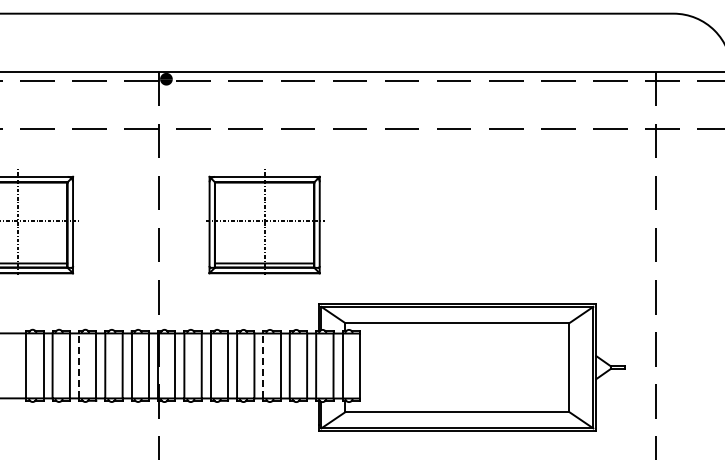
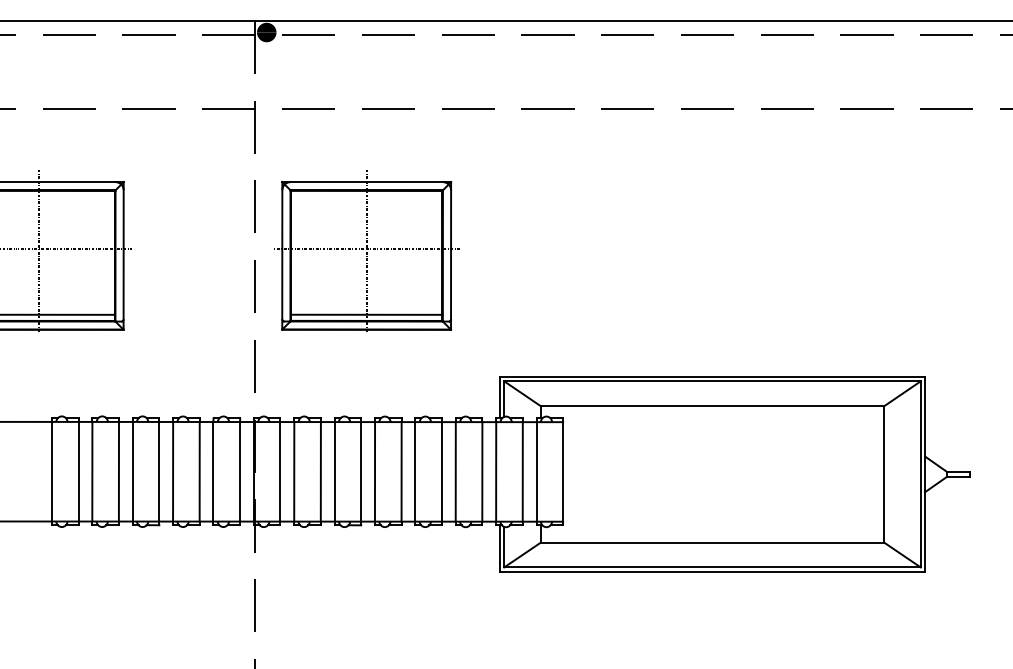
part: (265, 221) -> (367, 250), moved
line: (78, 365) -> (132, 471), dashed -> solid
line: (263, 365) -> (415, 471), dashed -> solid

